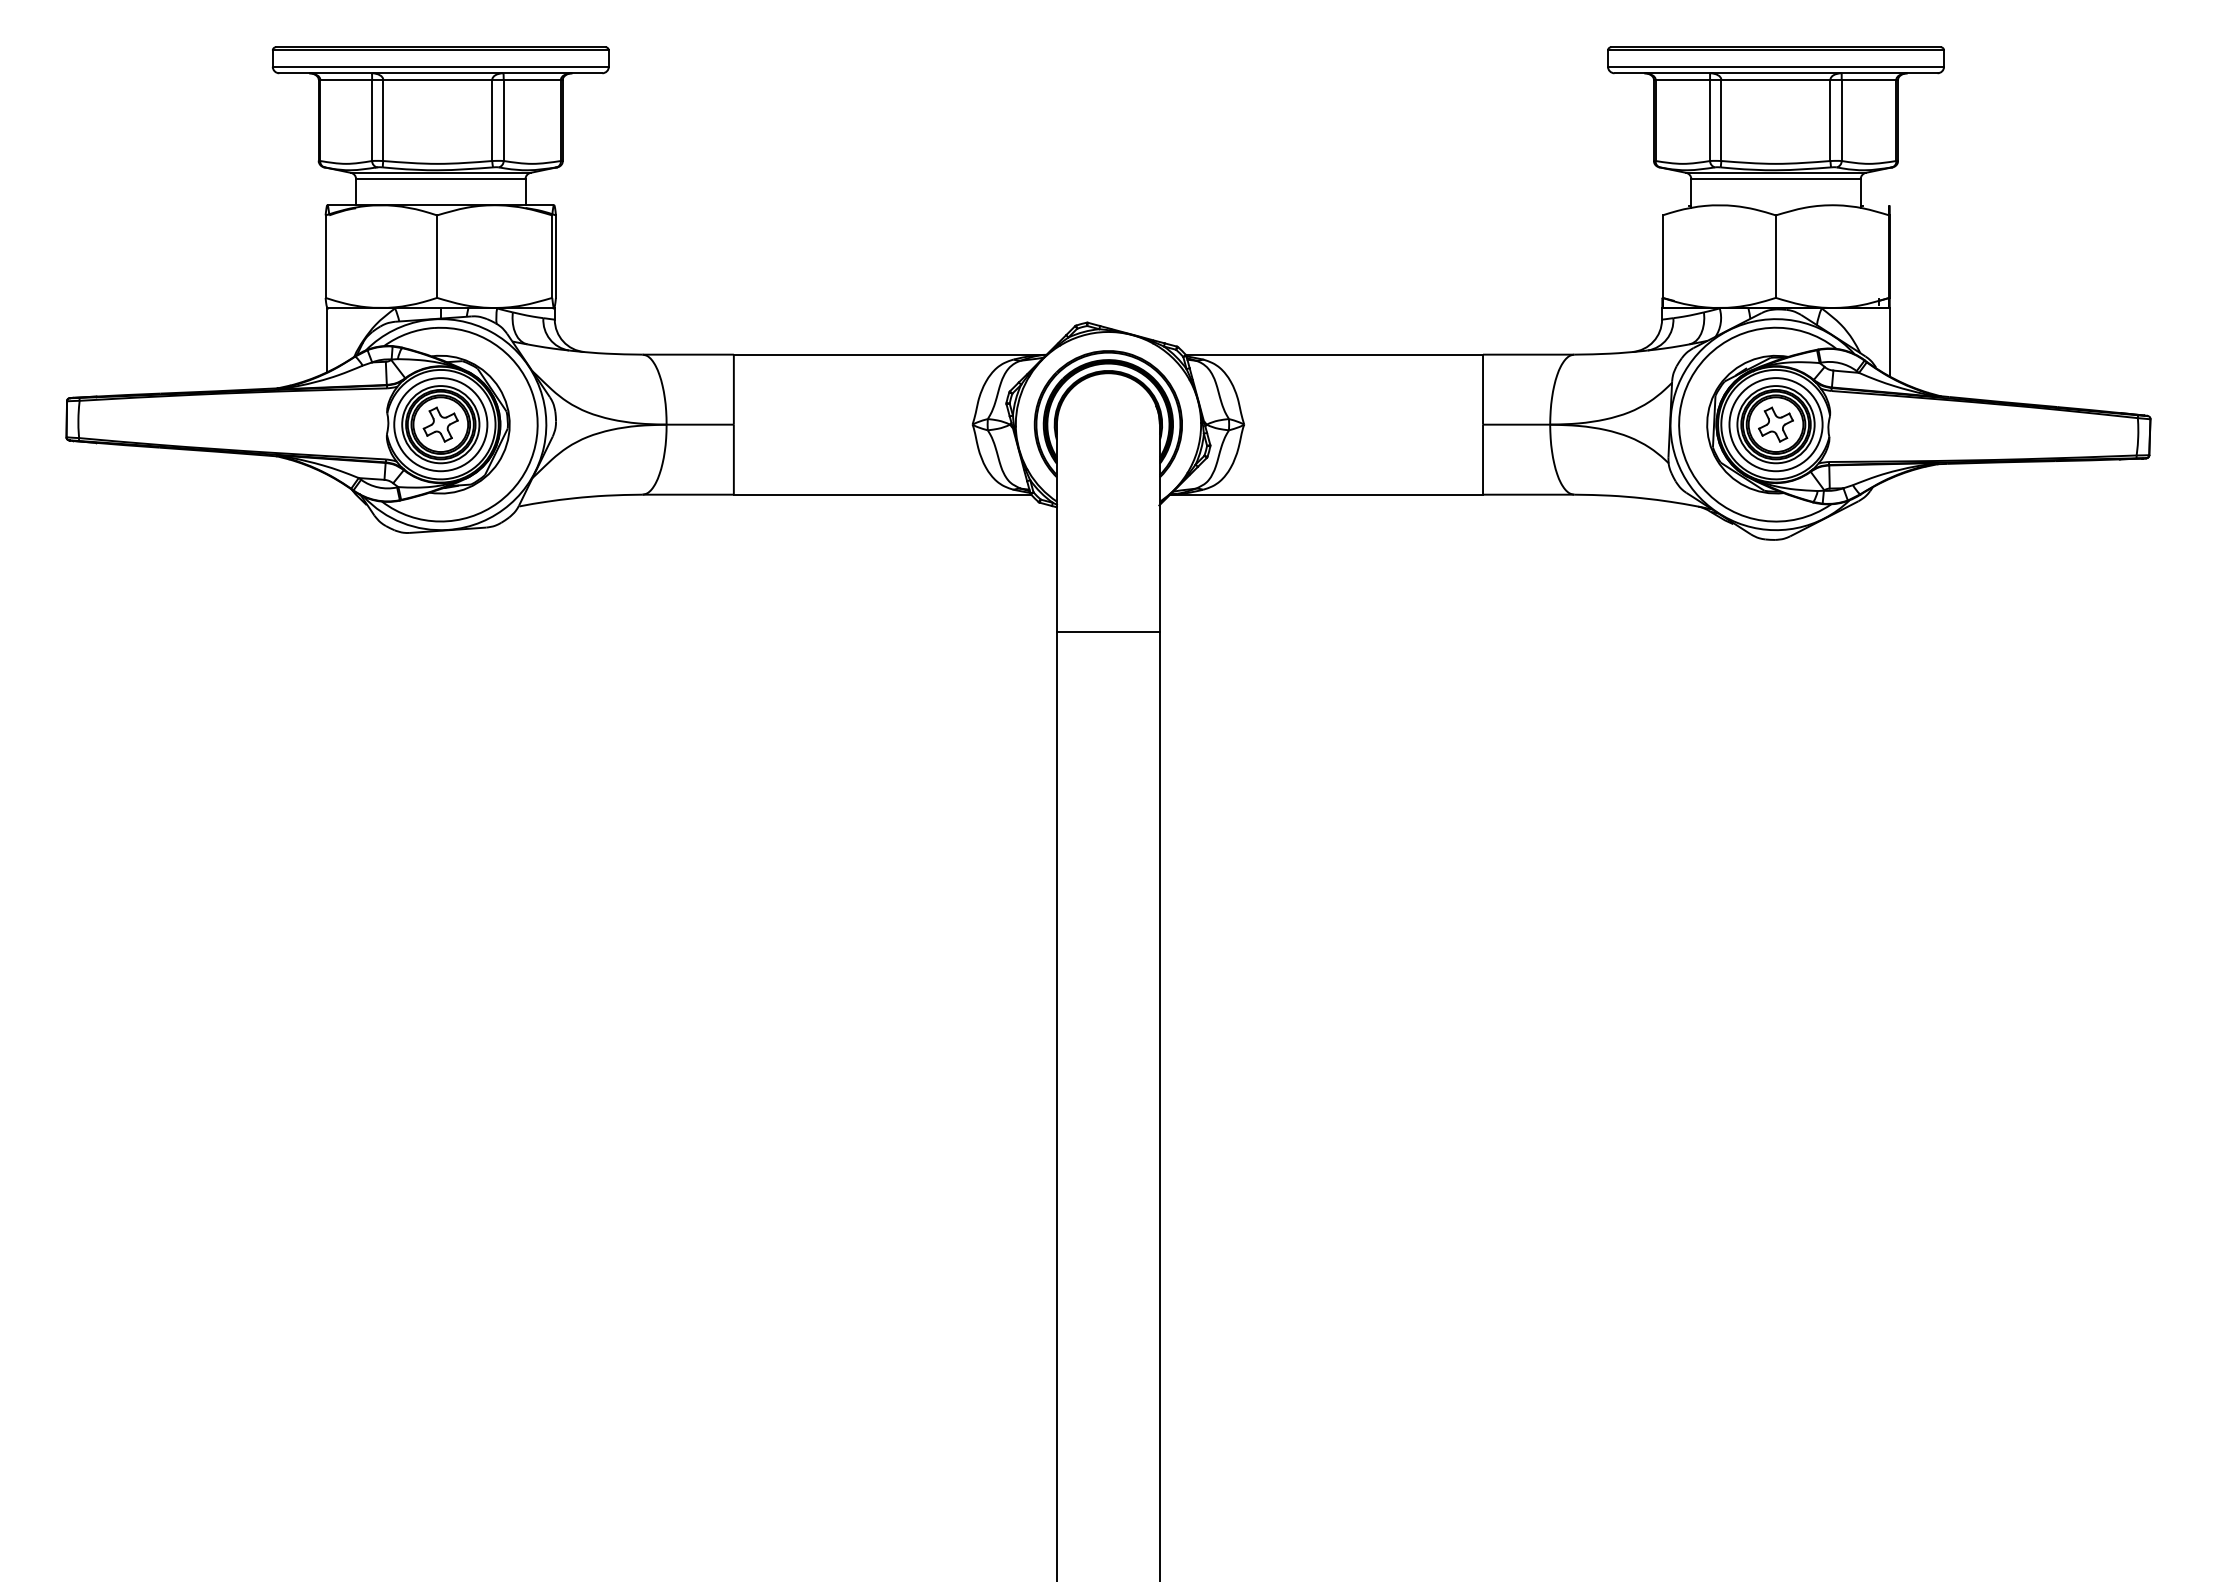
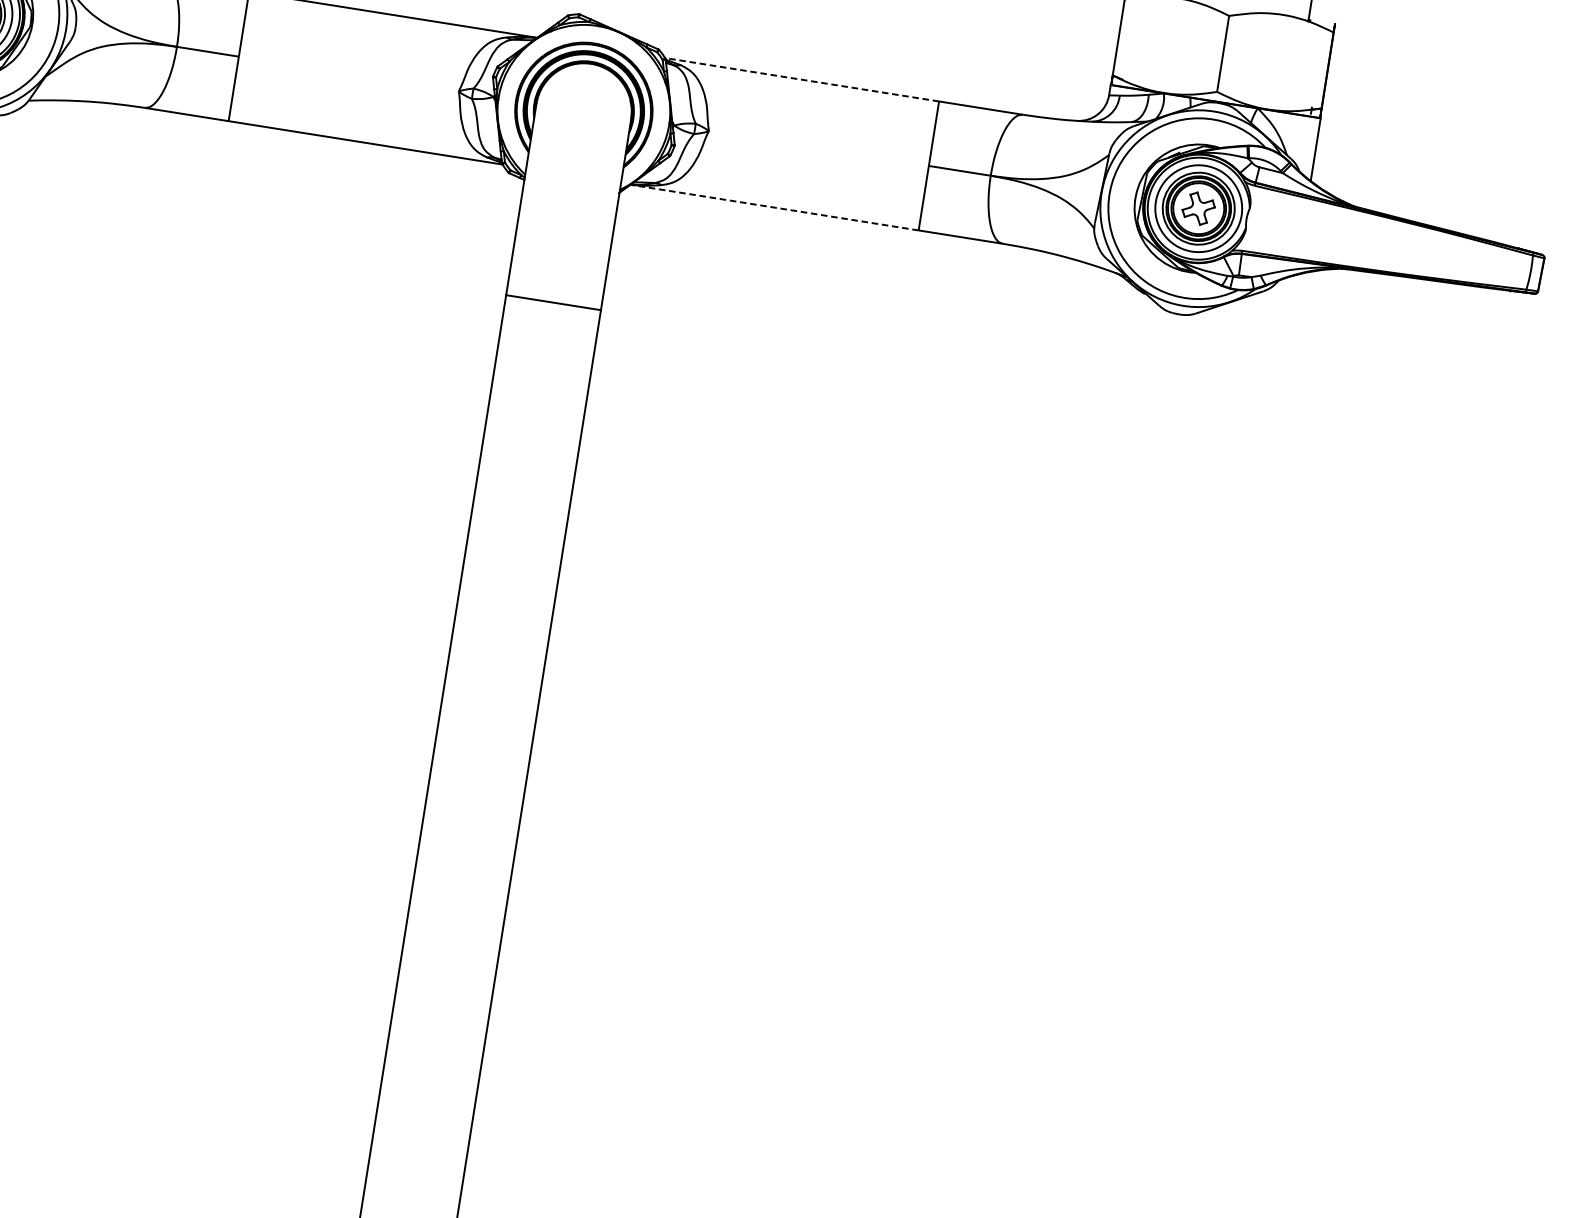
line: (1334, 354) -> (802, 79), solid -> dashed
line: (1326, 494) -> (774, 207), solid -> dashed

